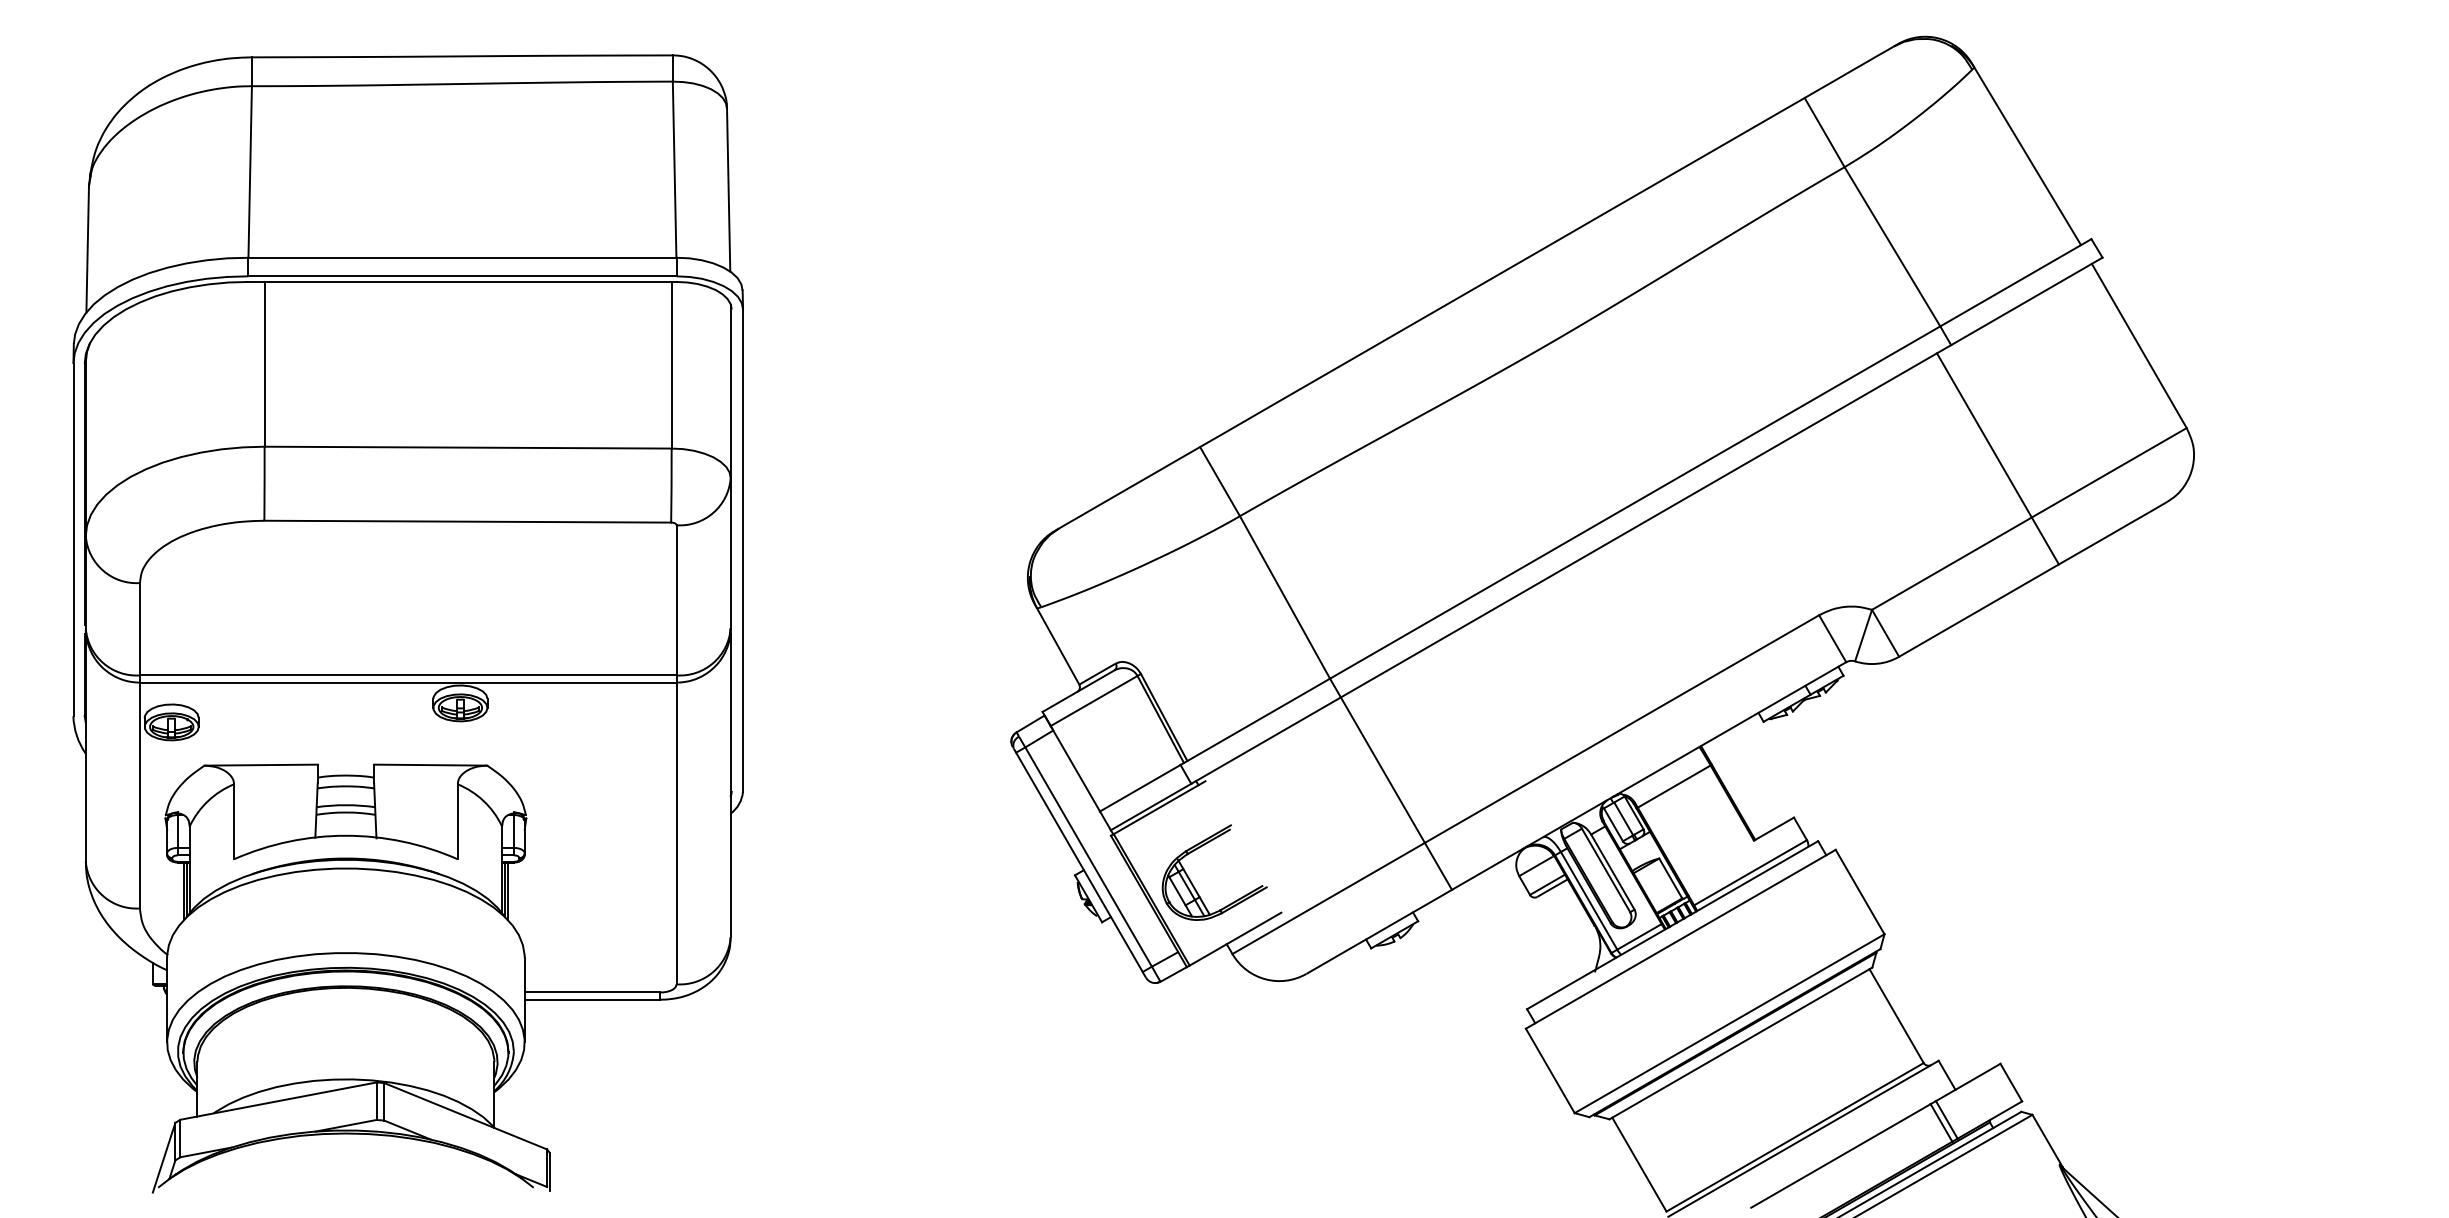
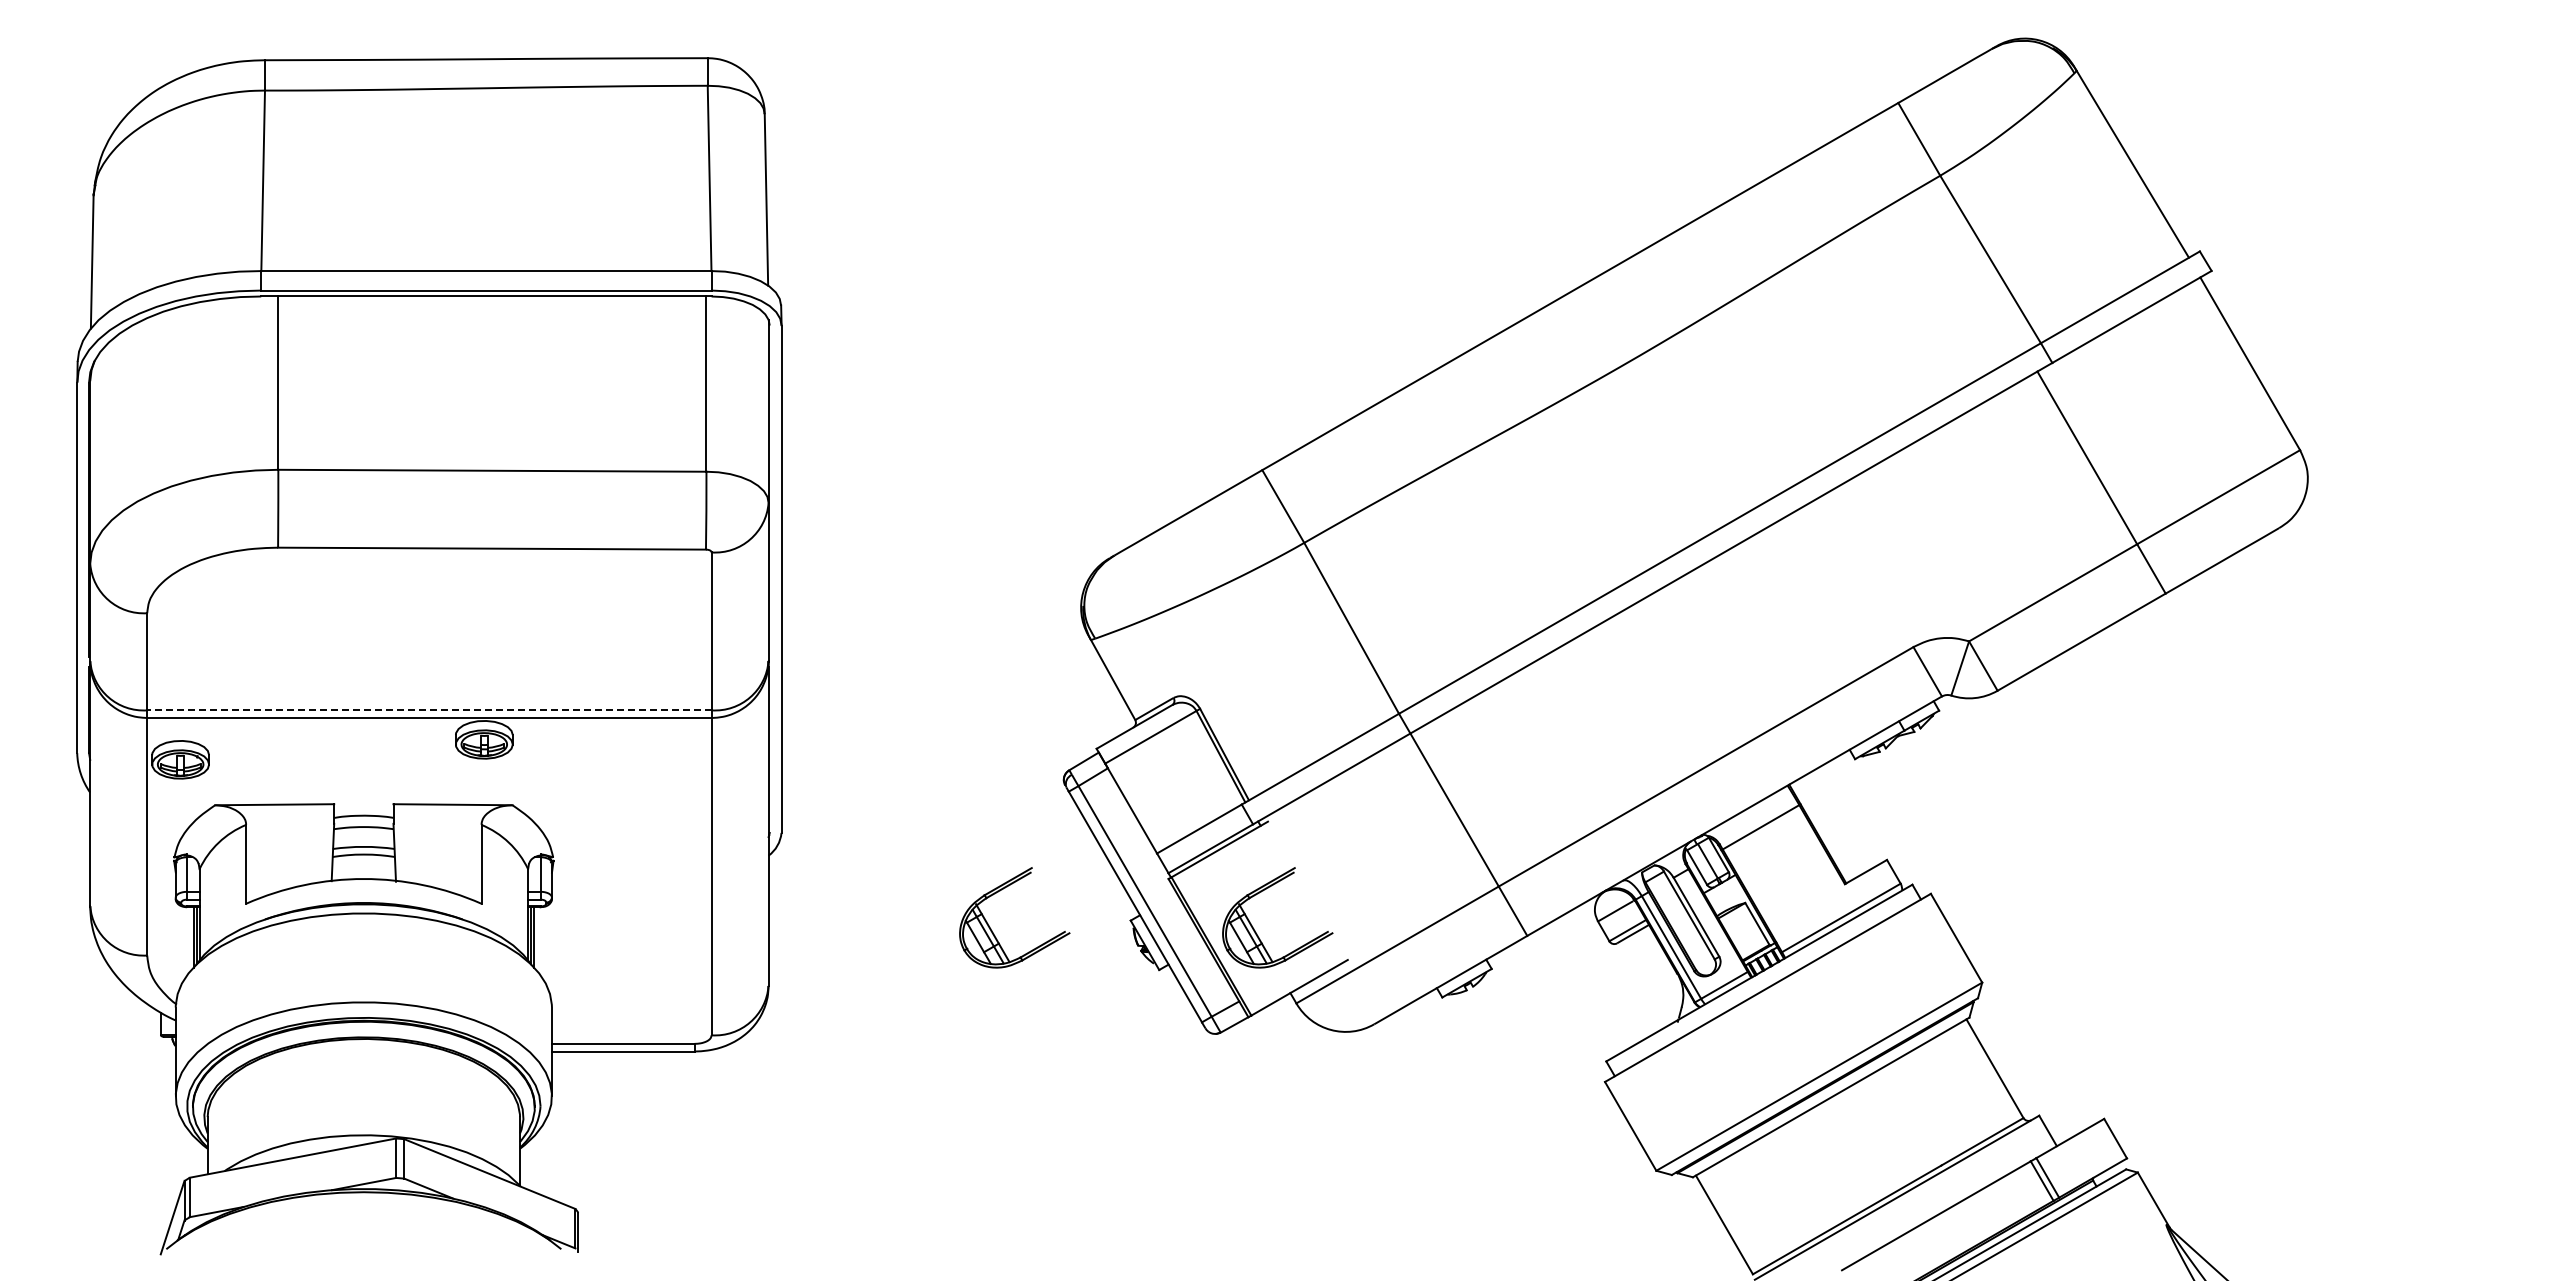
line: (407, 675) -> (428, 710), solid -> dashed
part: (942, 882) -> (991, 928), added

